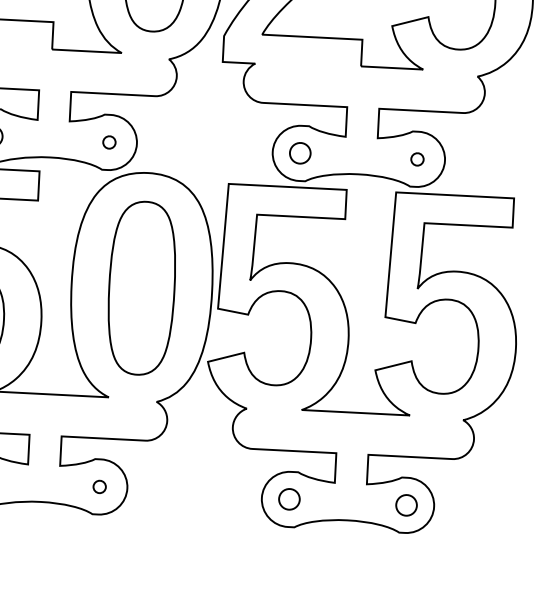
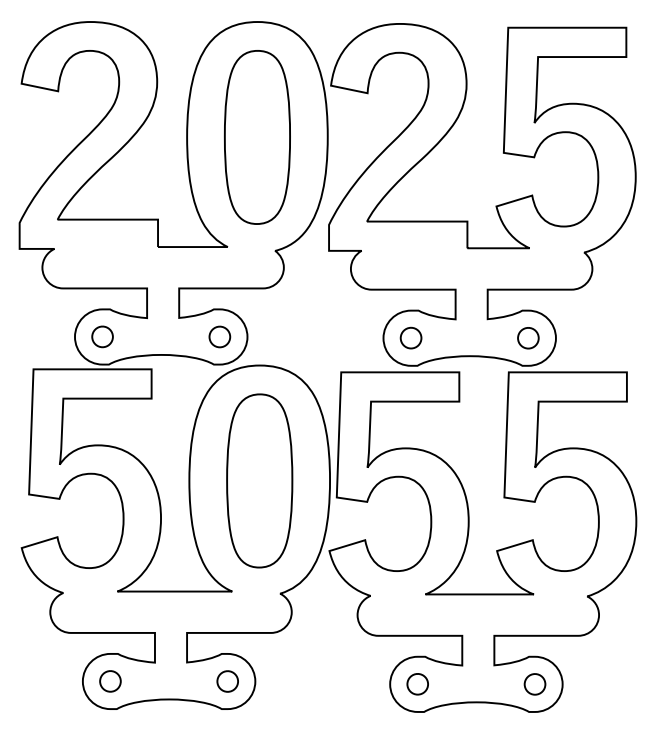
part: (109, 141) -> (219, 336), size x1.67
part: (417, 159) -> (528, 338), size x1.67
part: (99, 486) -> (227, 681), size x1.67

